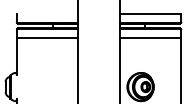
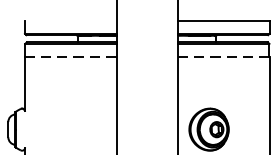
line: (47, 38) -> (70, 57), solid -> dashed
line: (150, 38) -> (223, 57), solid -> dashed

